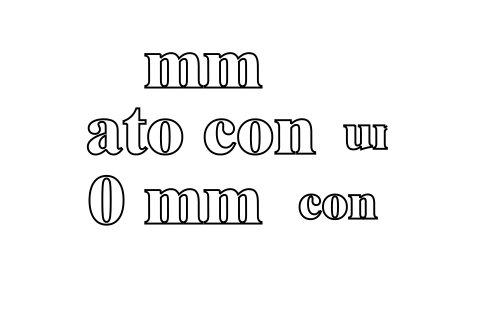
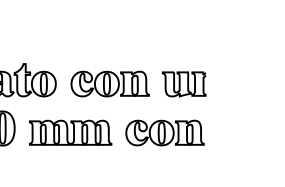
part: (203, 70) -> (70, 37), removed
part: (365, 137) -> (184, 84), size x1.43
part: (338, 206) -> (165, 132), size x1.43

